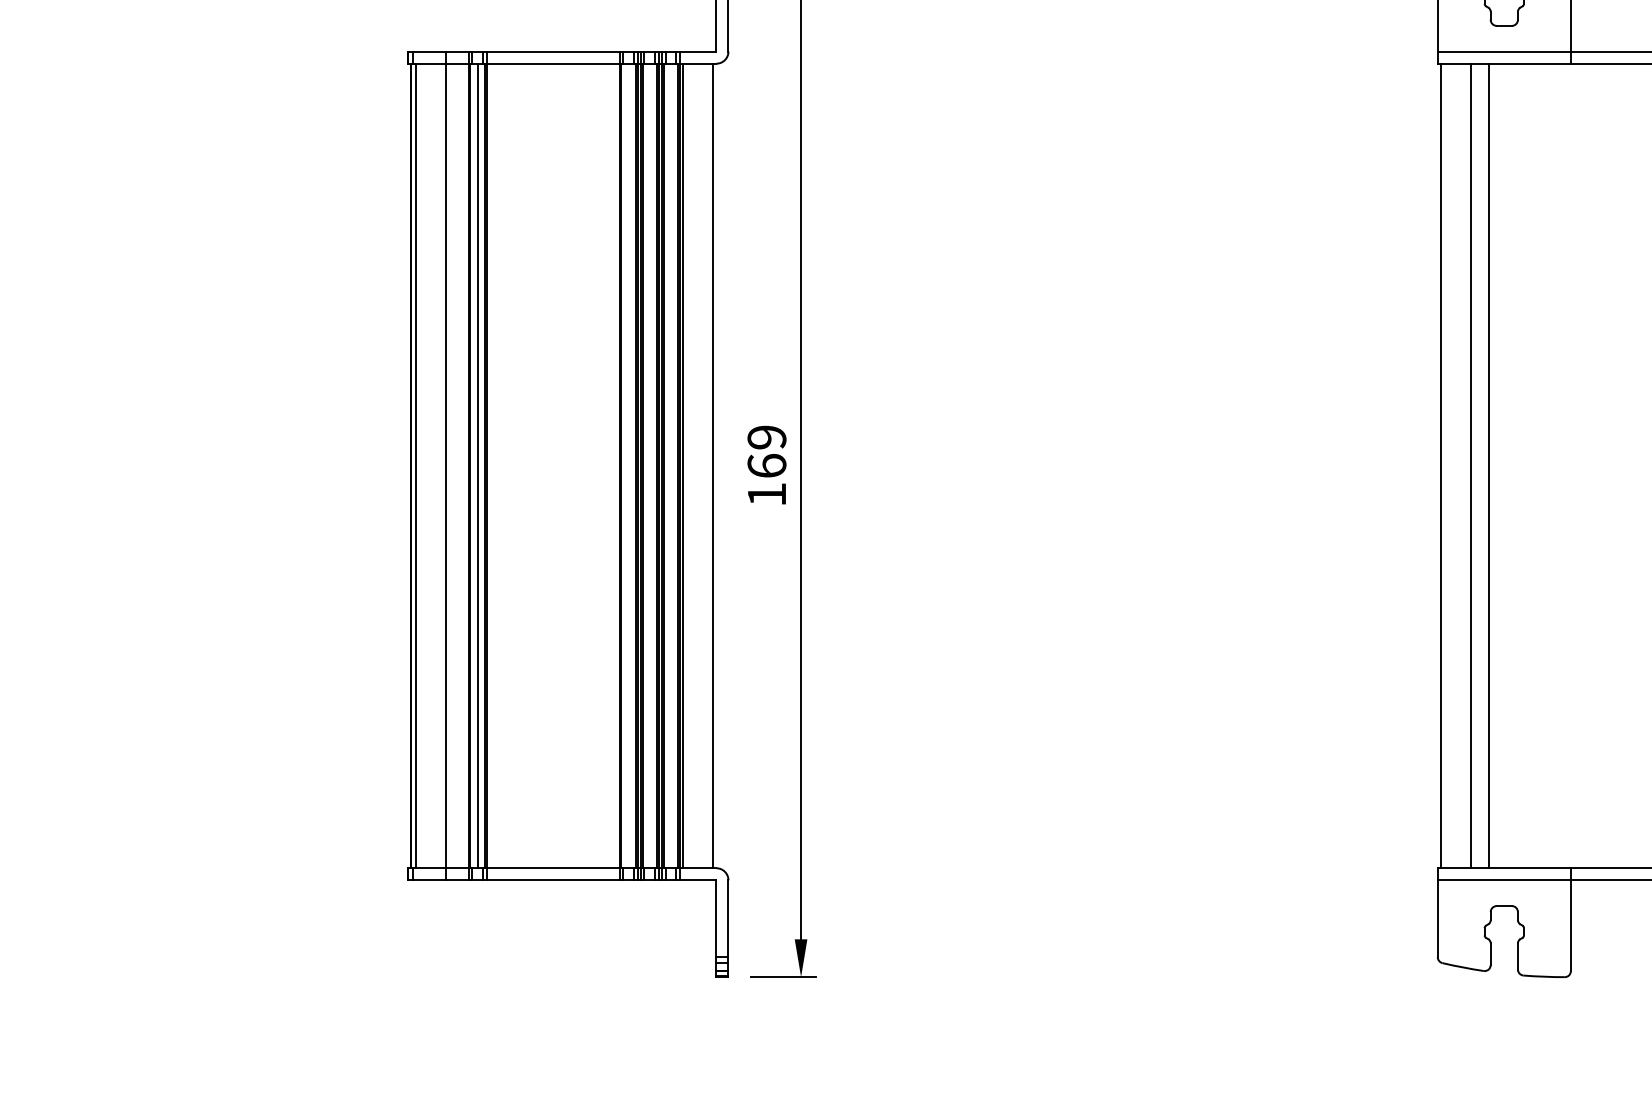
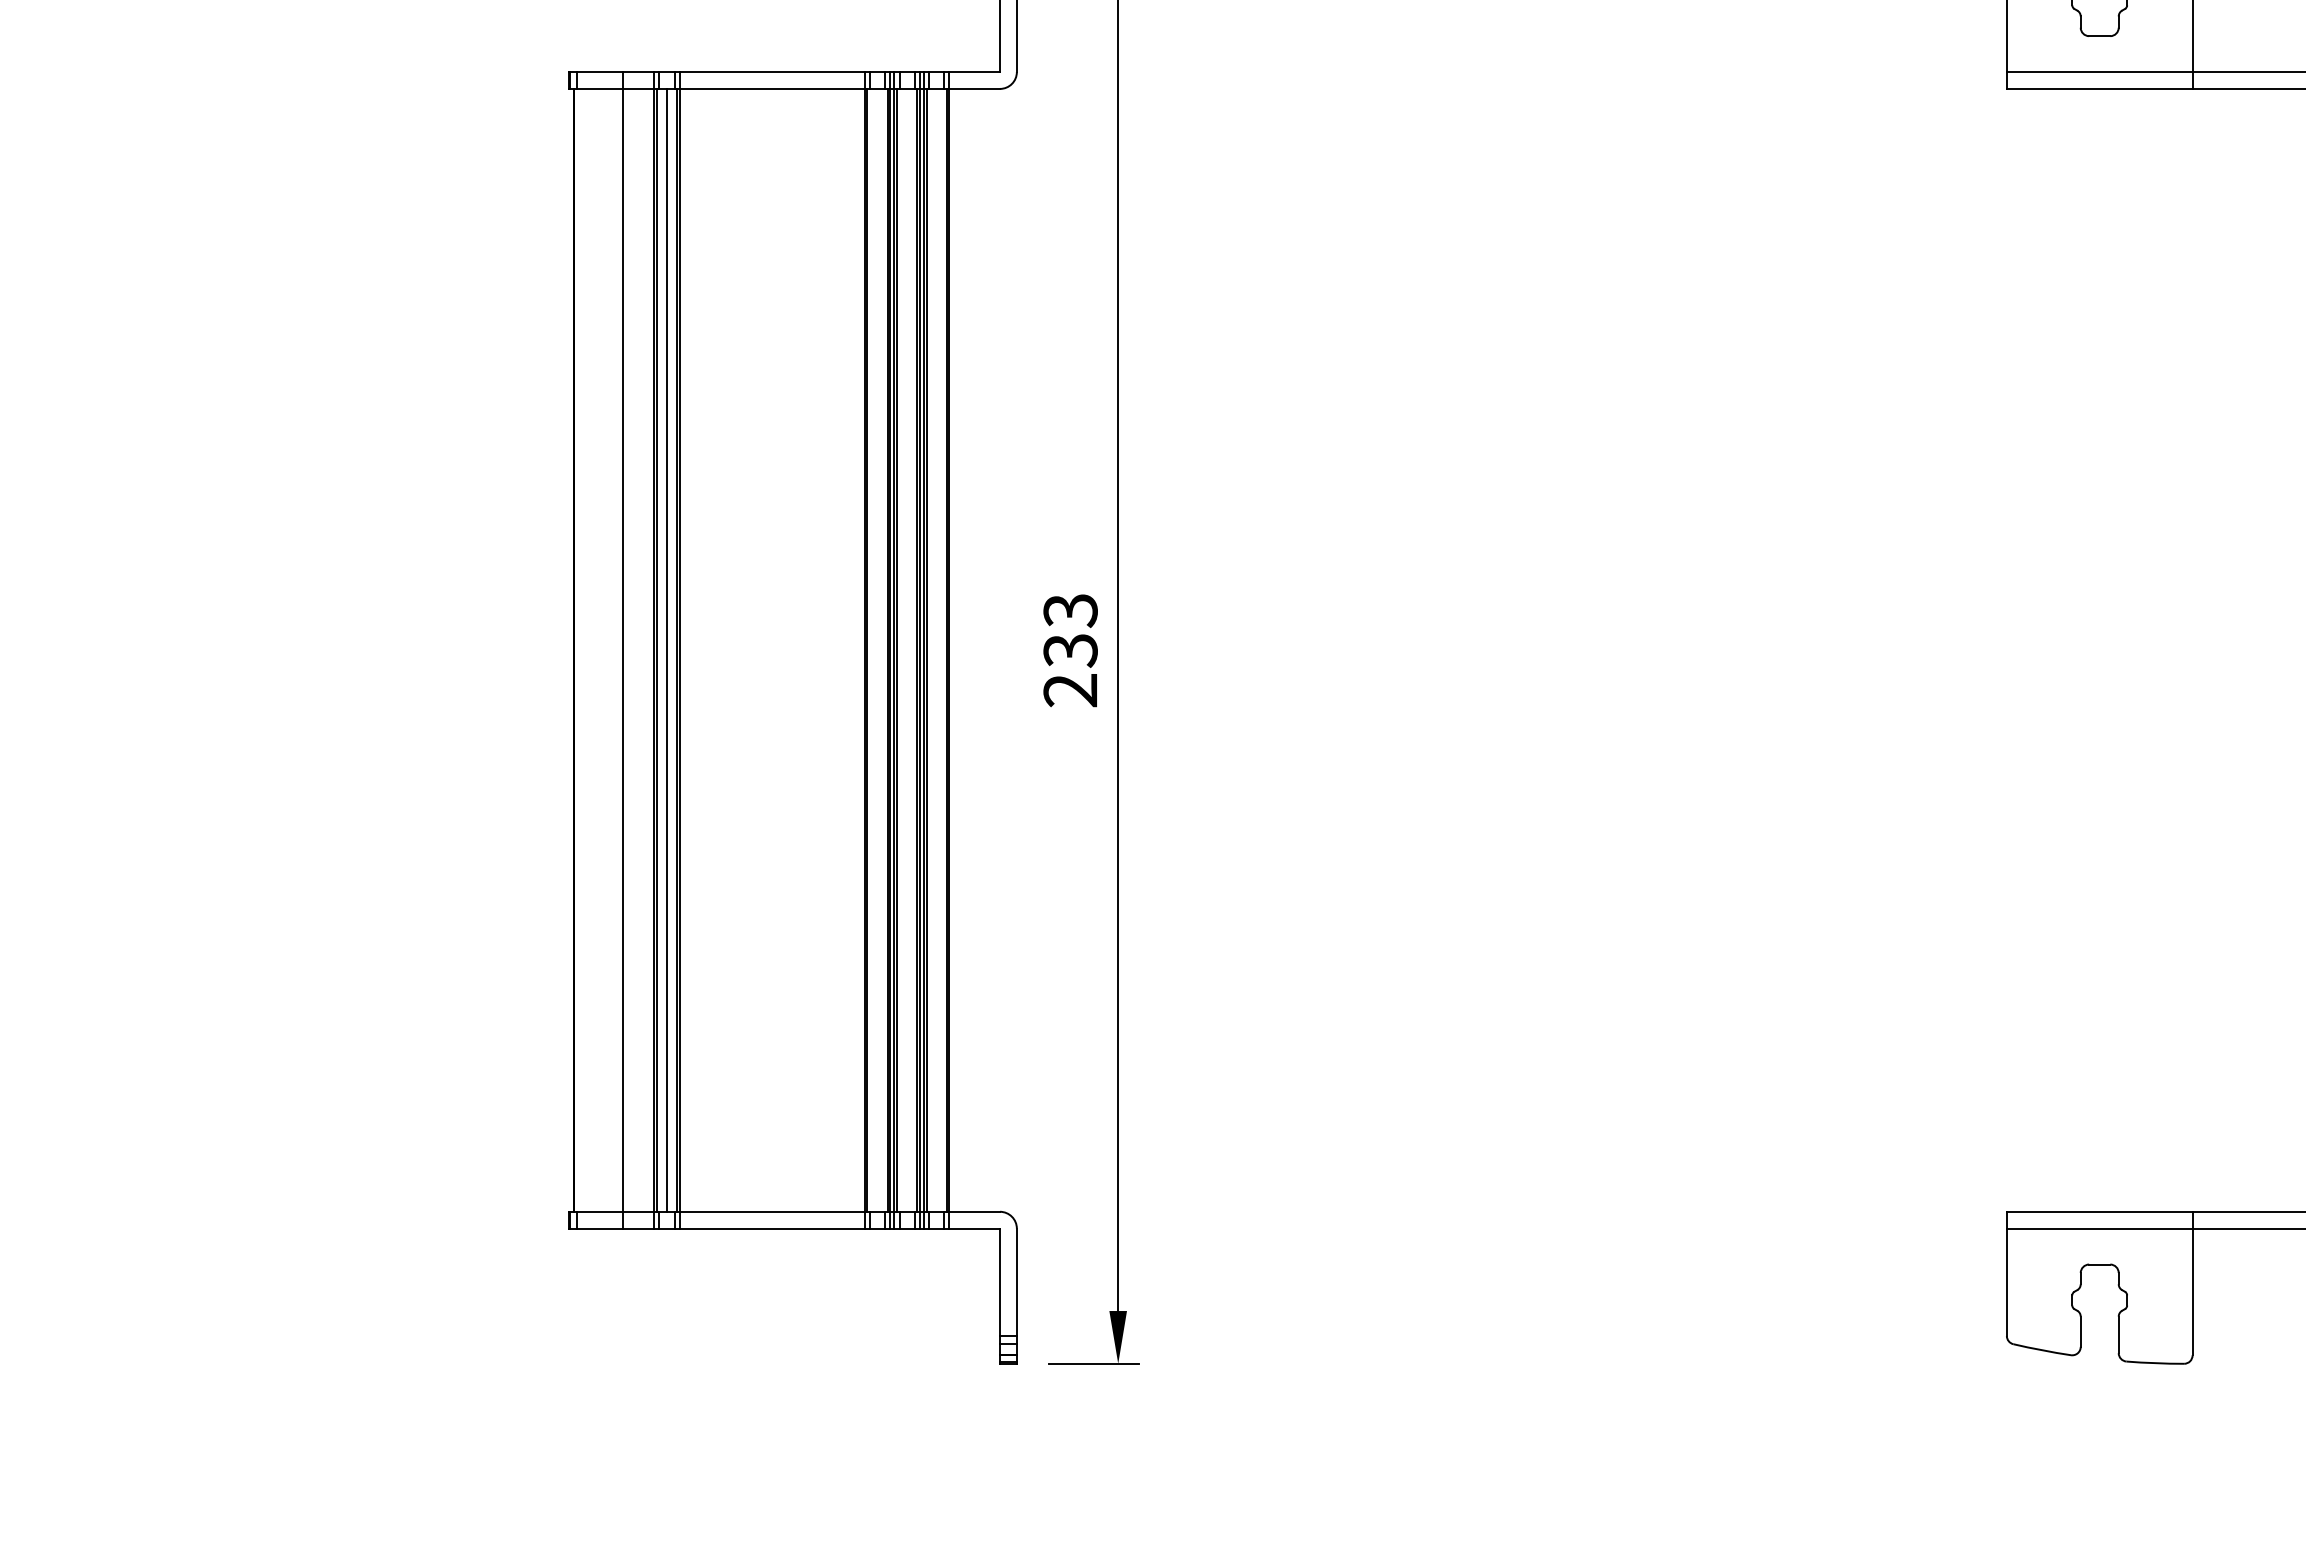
line: (416, 465) -> (581, 649), removed
line: (683, 465) -> (953, 649), removed
line: (713, 465) -> (995, 649), removed
line: (1441, 465) -> (2011, 649), removed
line: (1471, 465) -> (2053, 649), removed
line: (1489, 465) -> (2078, 649), removed
text: (766, 466) -> (1070, 650), 169 -> 233

